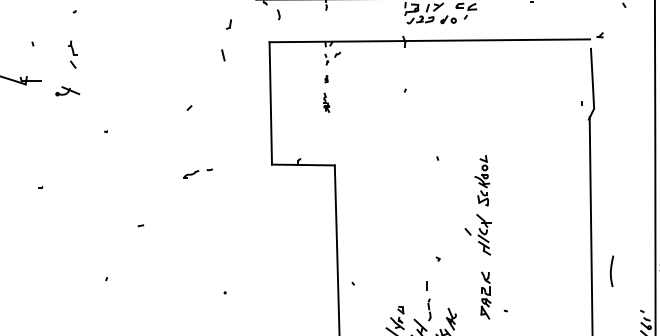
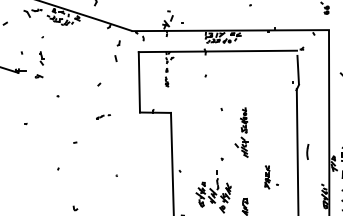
part: (66, 91) -> (38, 76), size x0.6
line: (611, 269) -> (307, 151), moved
part: (493, 296) -> (271, 177), moved

